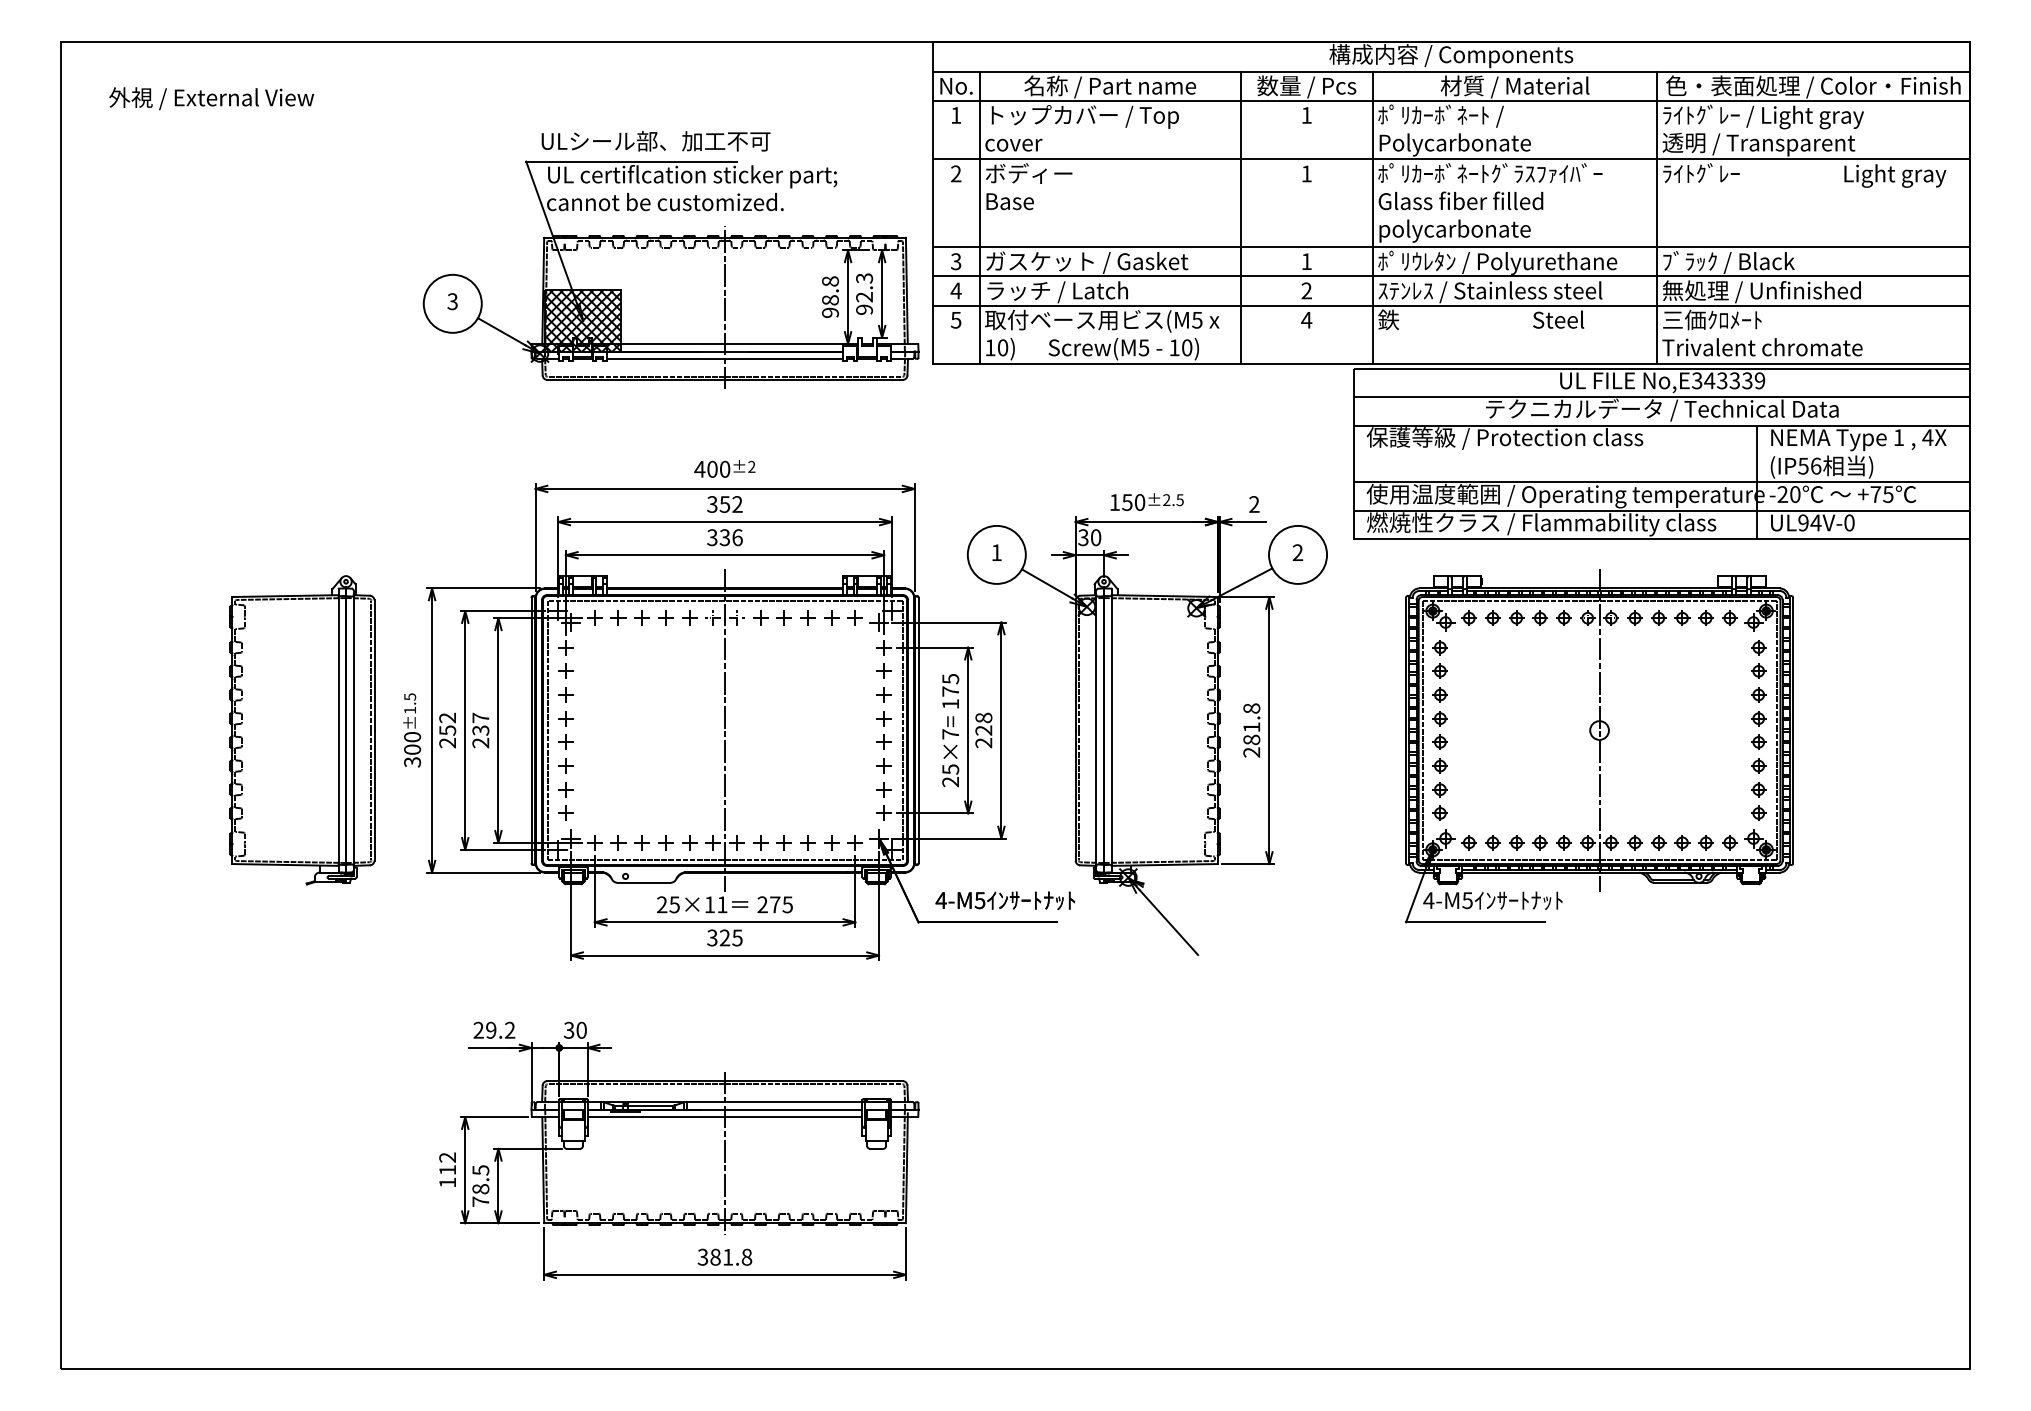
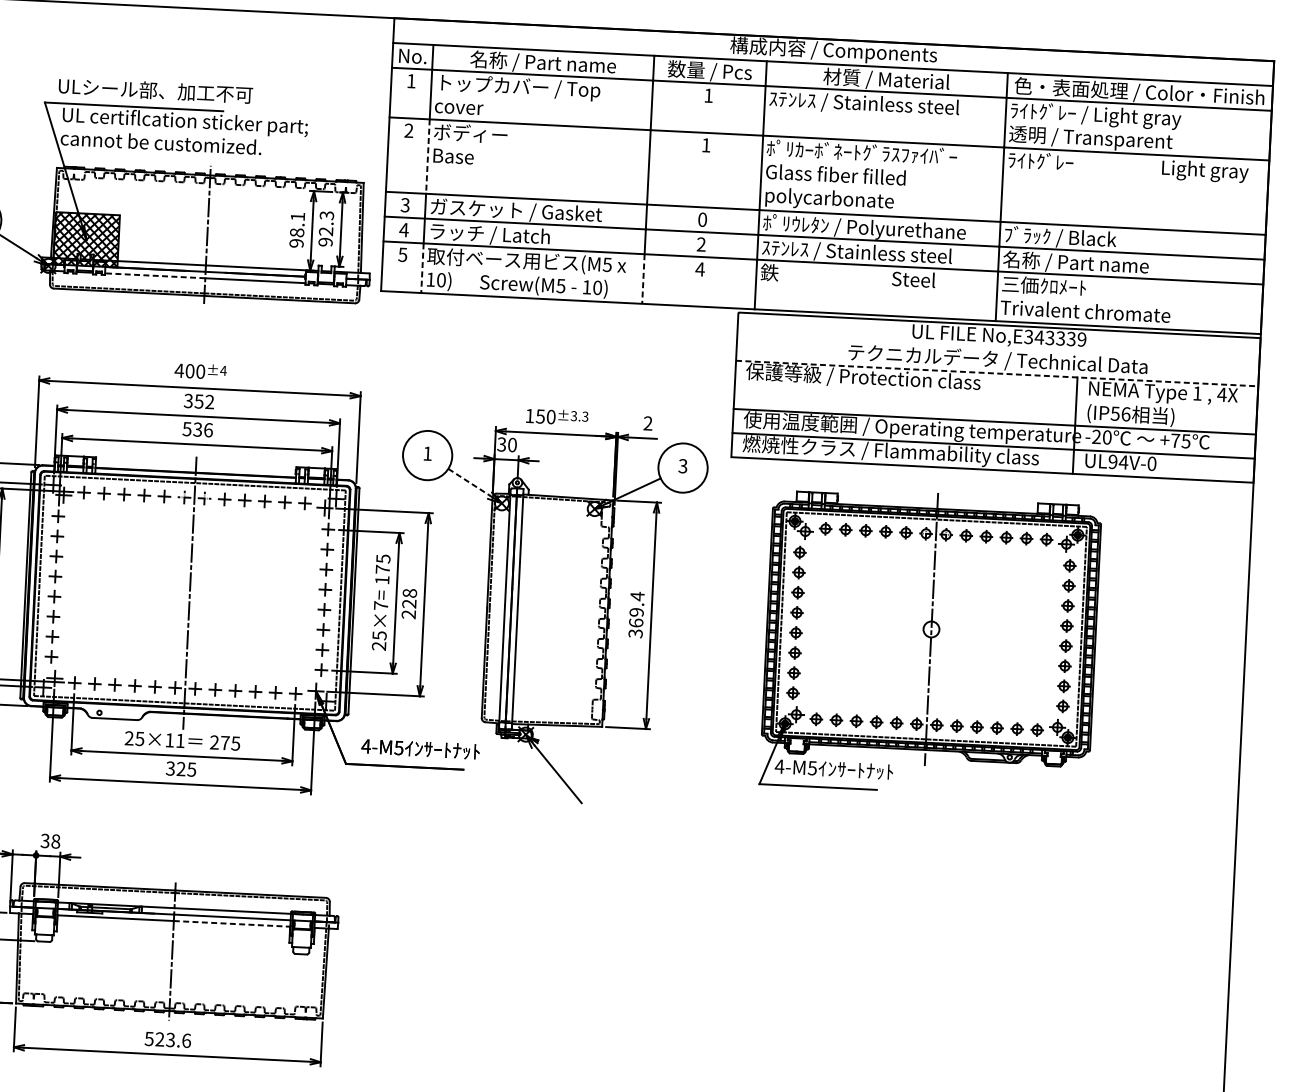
text: (1490, 130) -> (863, 116), ﾎﾟﾘｶｰﾎﾞﾈｰﾄ / Polycarbonate -> ｽﾃﾝﾚｽ / Stainless steel
line: (979, 203) -> (427, 156), solid -> dashed
text: (1306, 261) -> (702, 219), 1 -> 0
text: (830, 281) -> (297, 216), 98.8 -> 98.1
text: (1761, 291) -> (1087, 263), 無処理 / Unfinished -> 名称 / Part name
line: (979, 335) -> (422, 268), solid -> dashed
line: (1240, 335) -> (643, 279), solid -> dashed
line: (665, 359) -> (154, 276), solid -> dashed
line: (1662, 397) -> (998, 349), removed
line: (1662, 425) -> (997, 373), solid -> dashed
text: (751, 466) -> (223, 370), ±2 -> ±4
text: (1173, 500) -> (579, 416), ±2.5 -> ±3.3
text: (712, 537) -> (187, 429), 336 -> 536
text: (1297, 553) -> (682, 466), 2 -> 3
line: (1047, 584) -> (469, 482), solid -> dashed
text: (1251, 730) -> (636, 615), 281.8 -> 369.4
text: (581, 1030) -> (55, 841), 30 -> 38
line: (793, 1117) -> (231, 924), solid -> dashed
text: (725, 1256) -> (168, 1039), 381.8 -> 523.6

